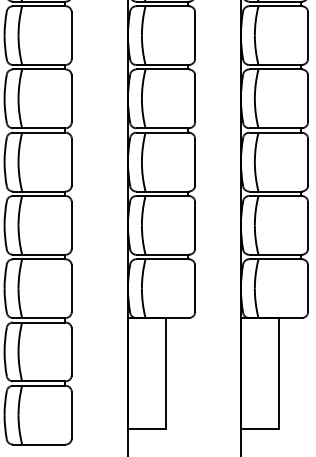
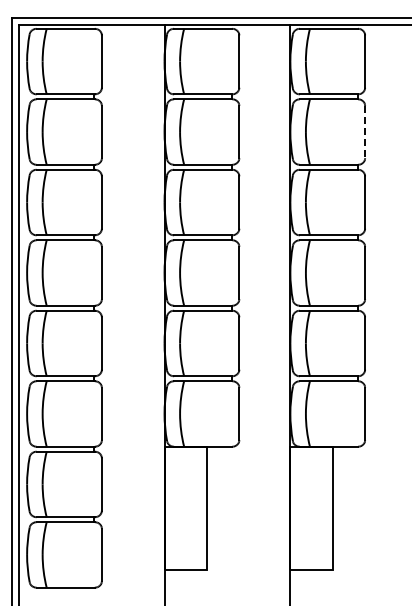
line: (308, 35) -> (365, 132), solid -> dashed

